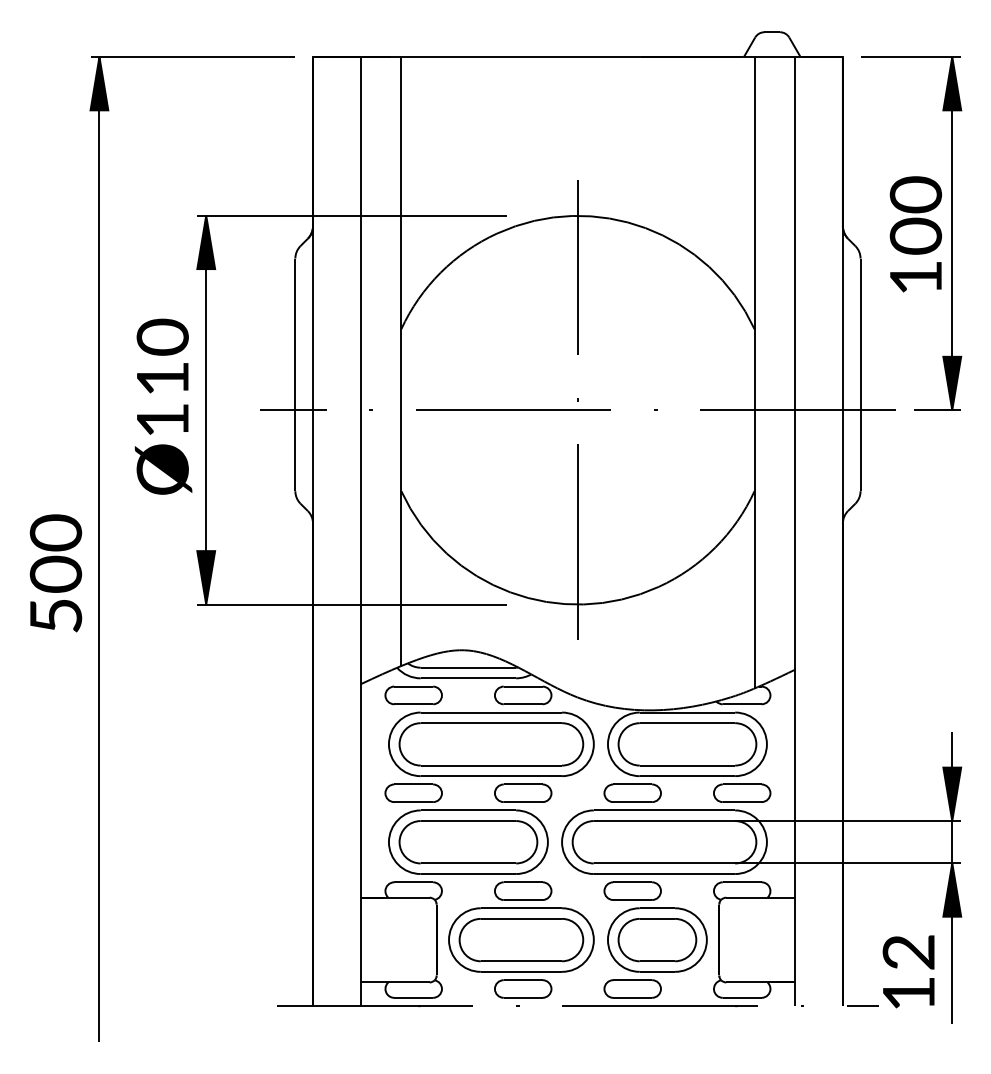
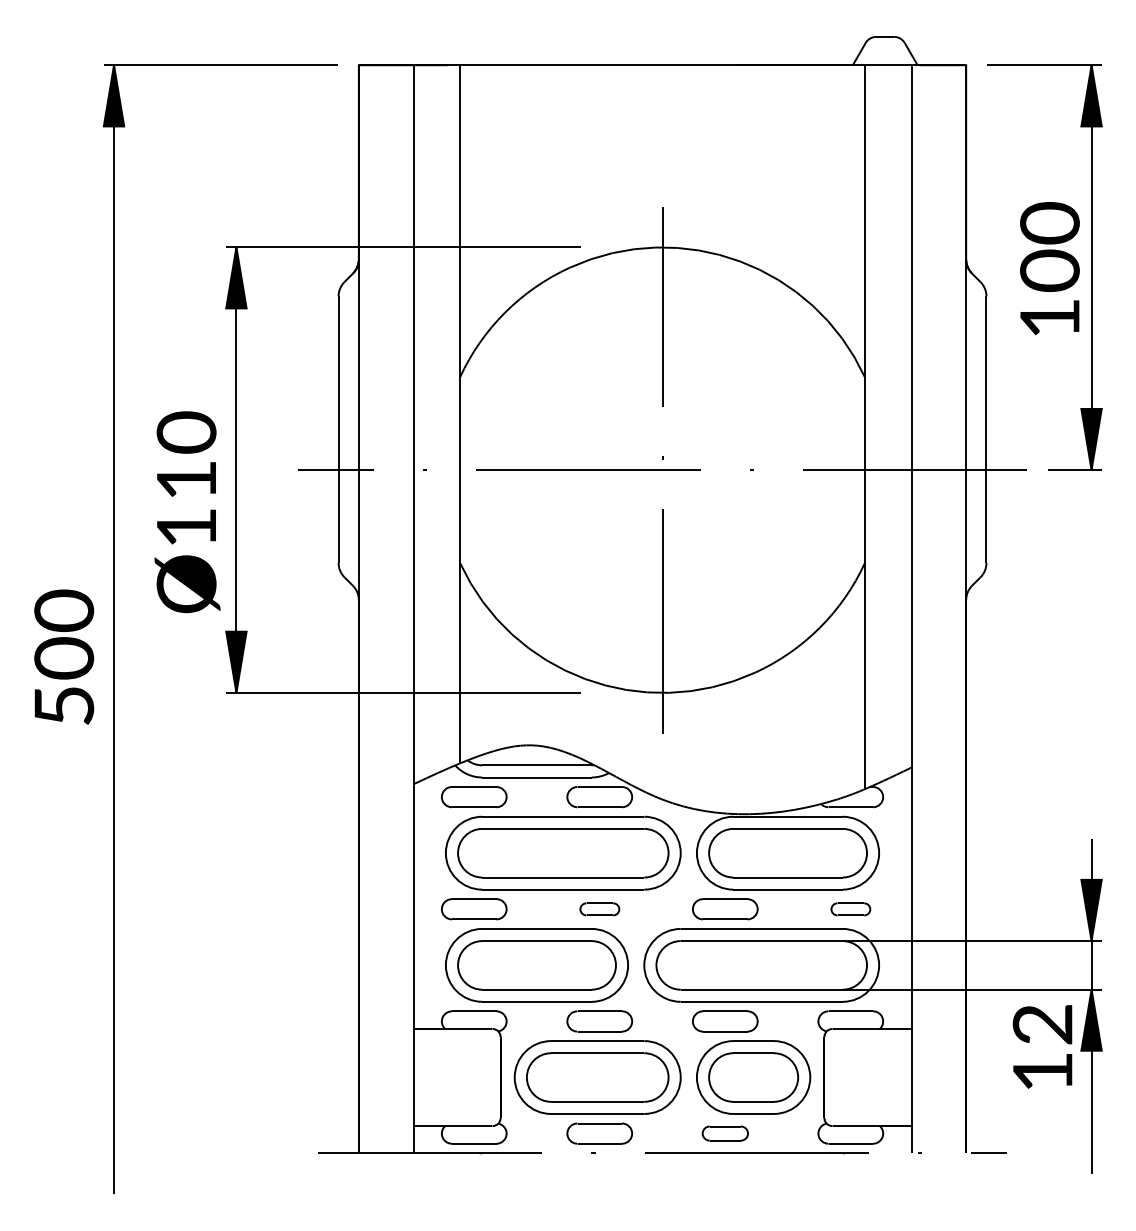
text: (163, 407) -> (187, 512), moved
part: (522, 793) -> (599, 909), size x0.6
part: (741, 793) -> (850, 909), size x0.6
text: (908, 971) -> (1042, 1046), moved
part: (632, 988) -> (725, 1133), size x0.7

